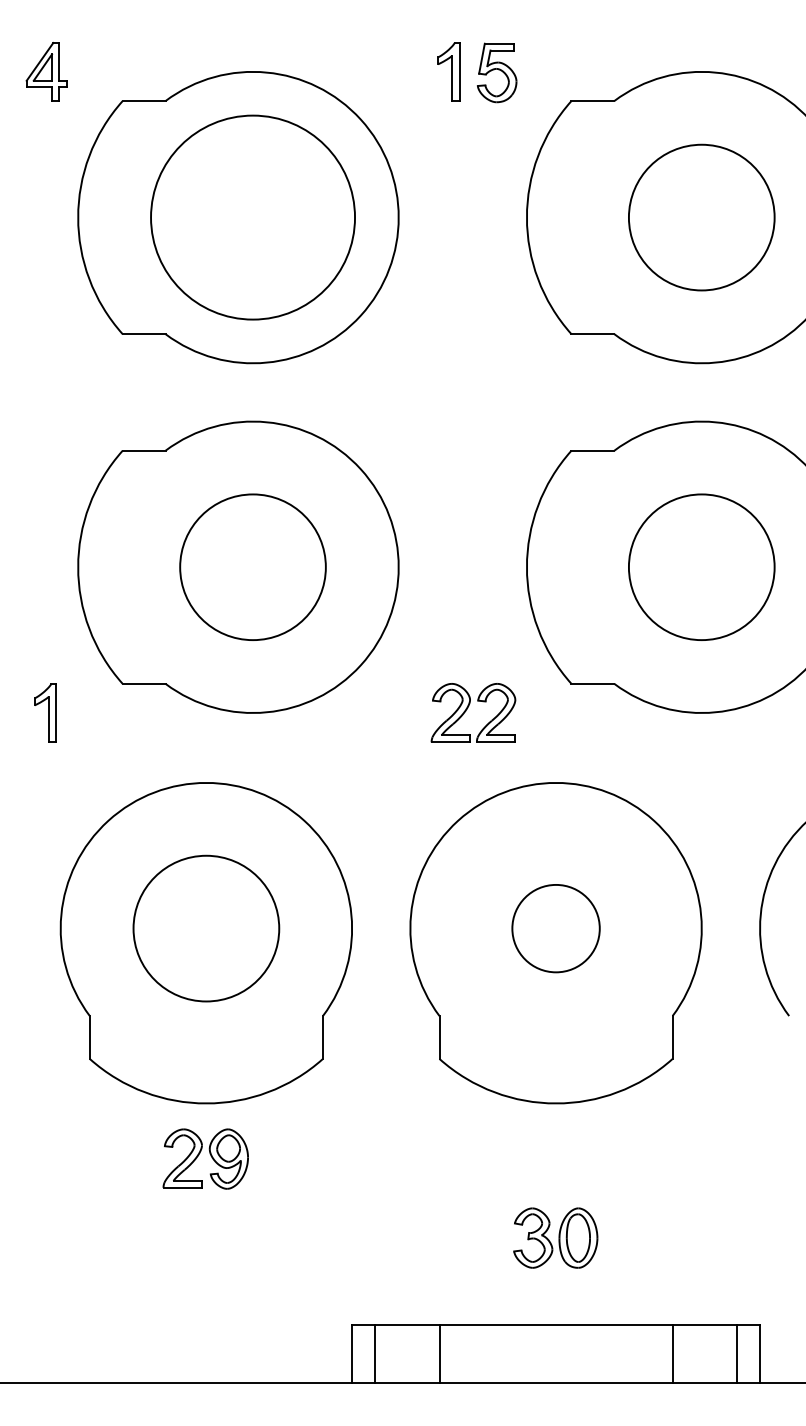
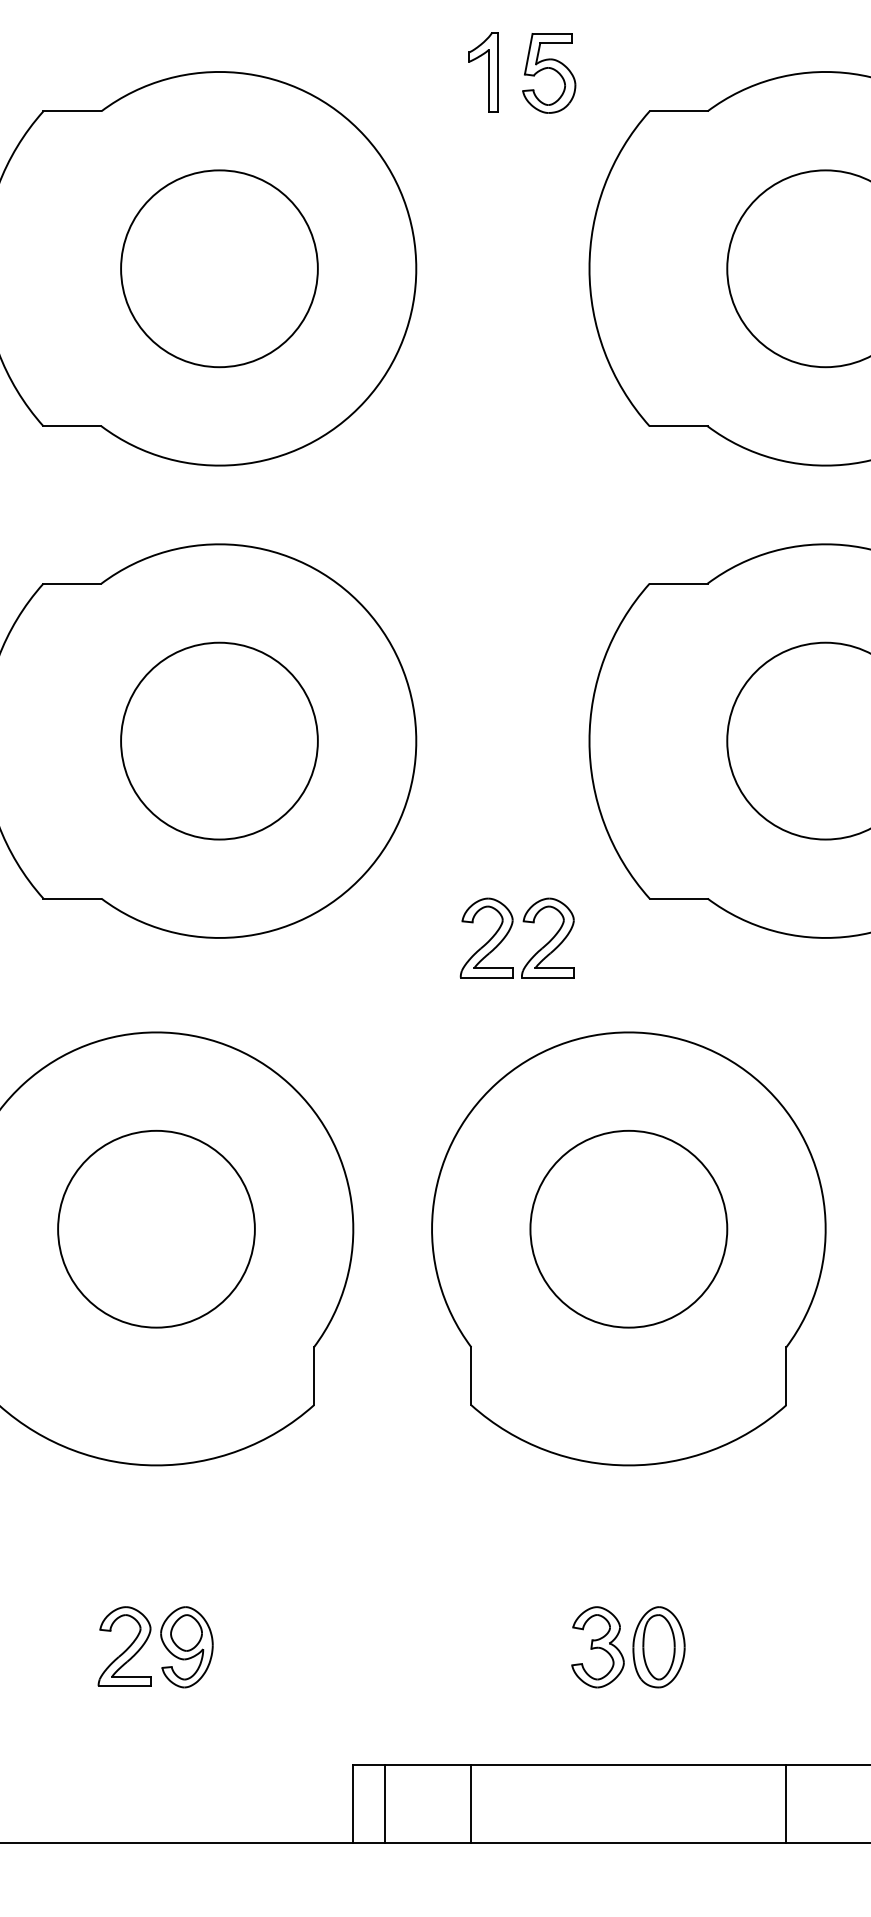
circle: (252, 217) -> (218, 268), size x0.71
circle: (555, 928) -> (628, 1229), size x1.67
part: (205, 1158) -> (155, 1646), moved

